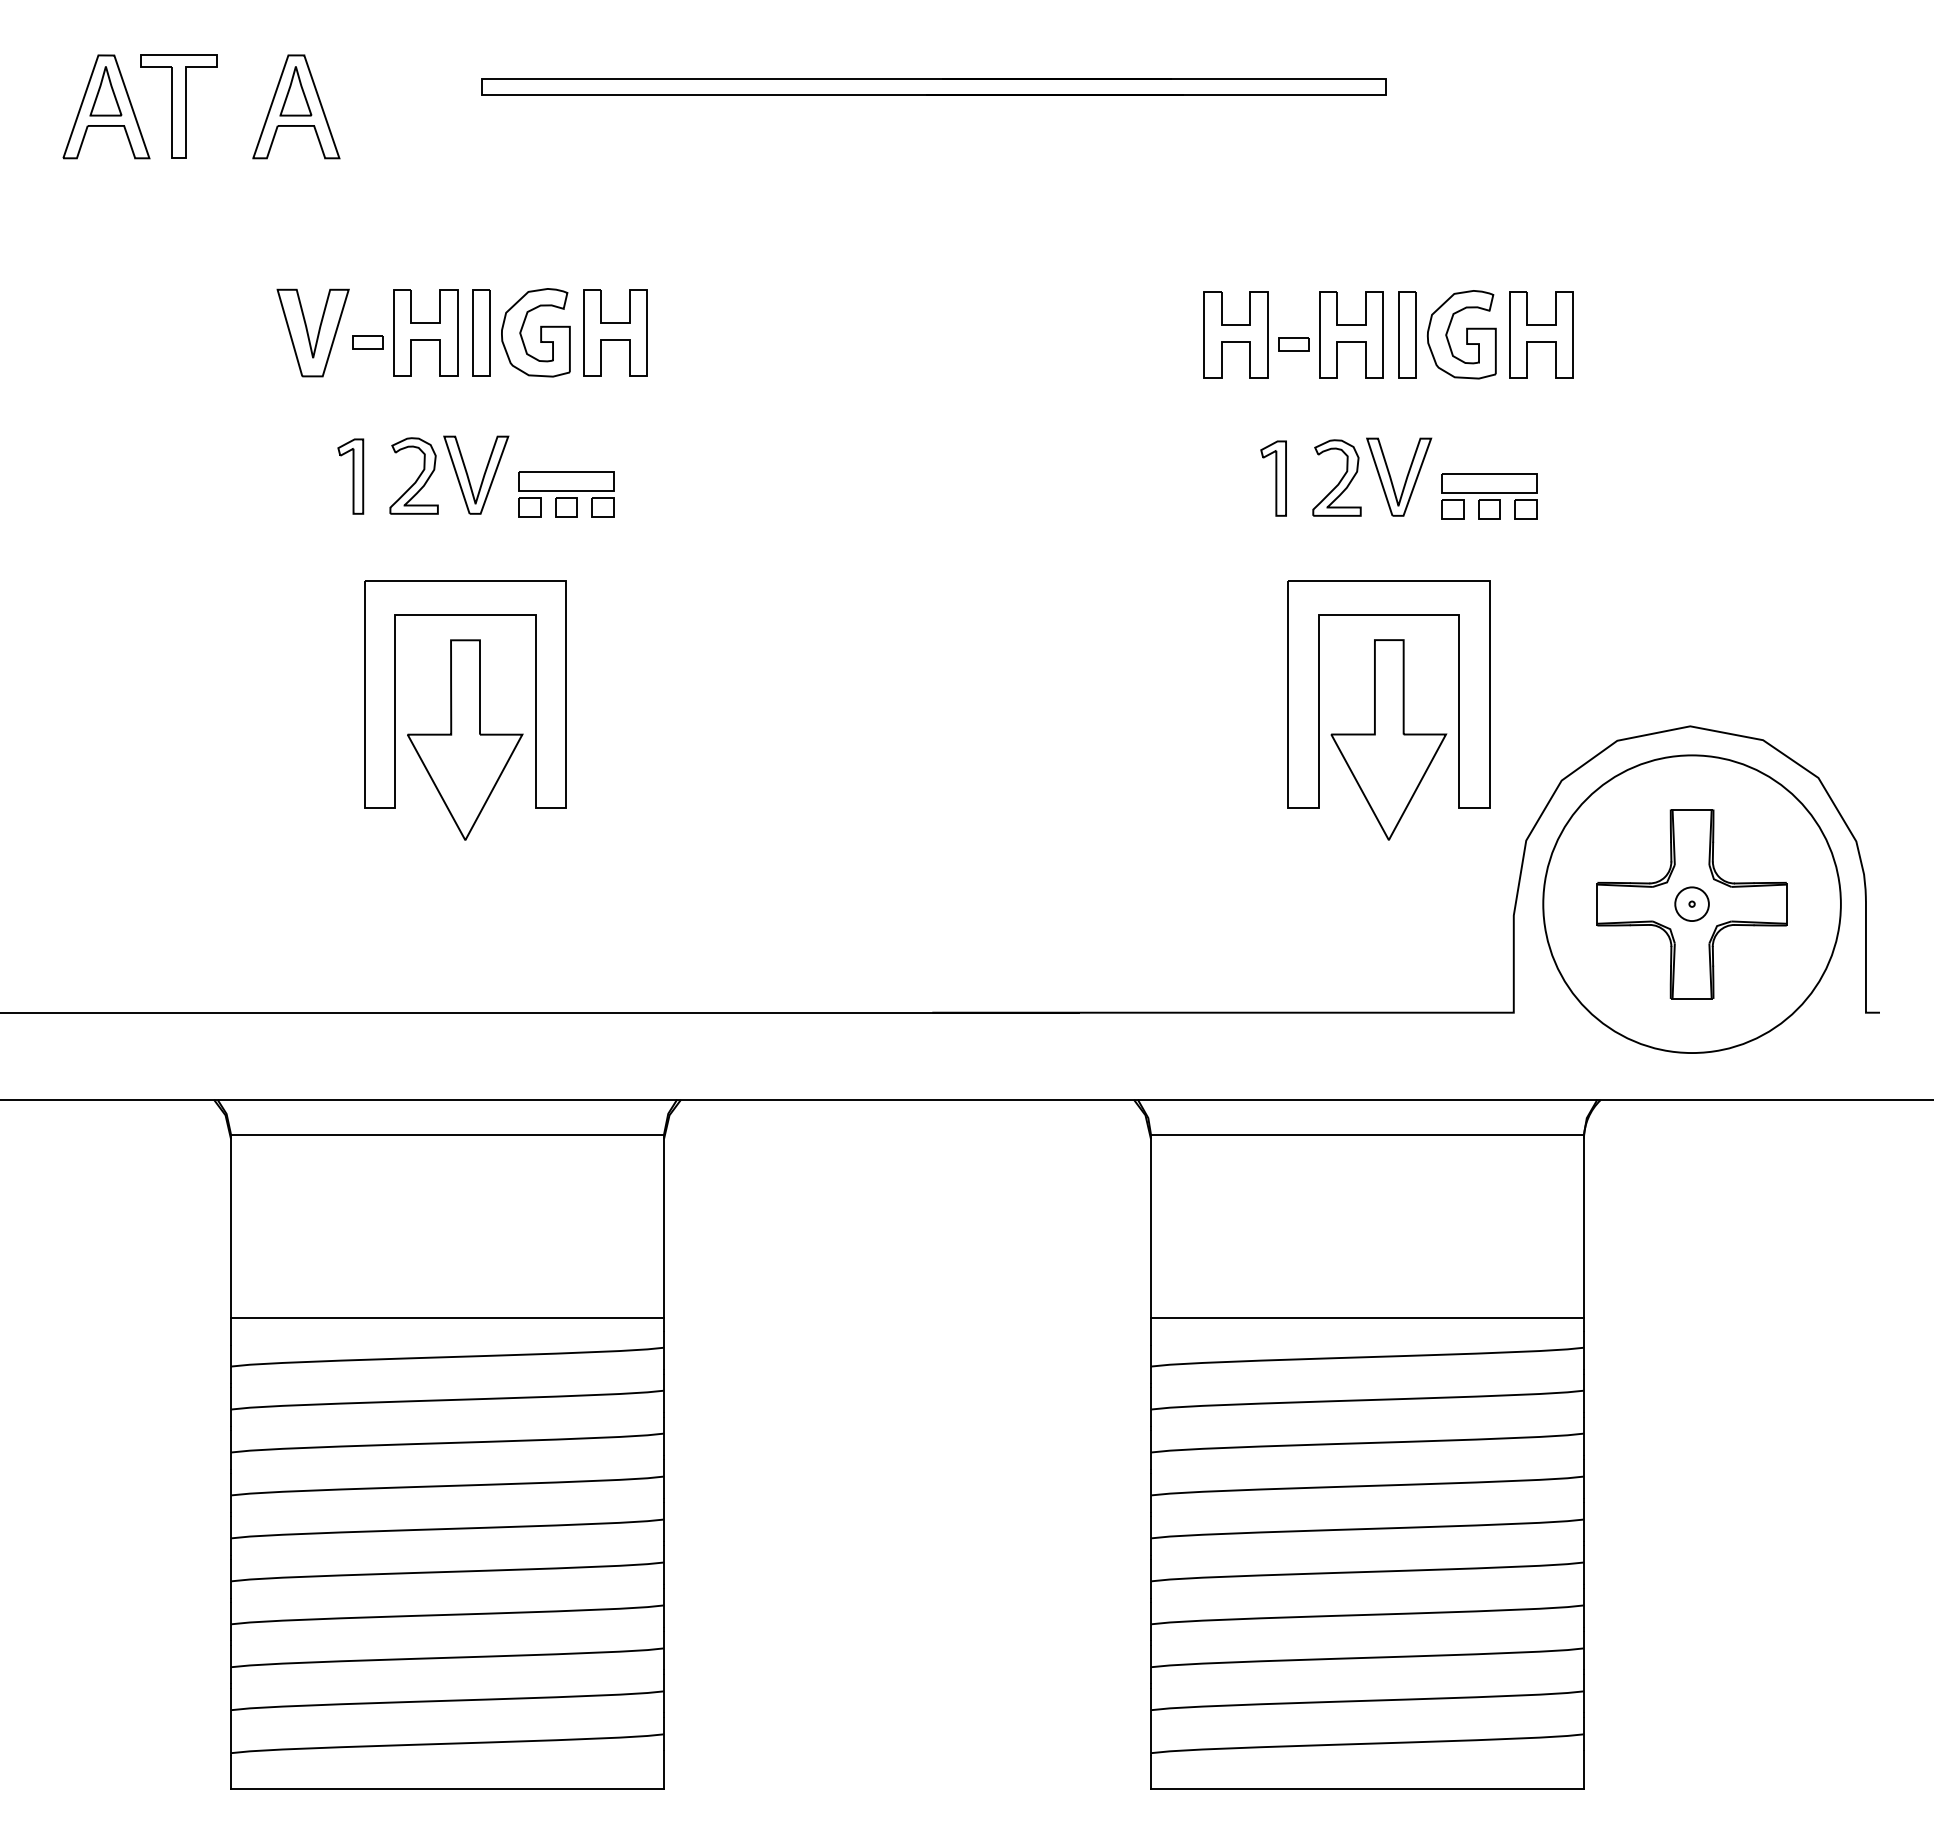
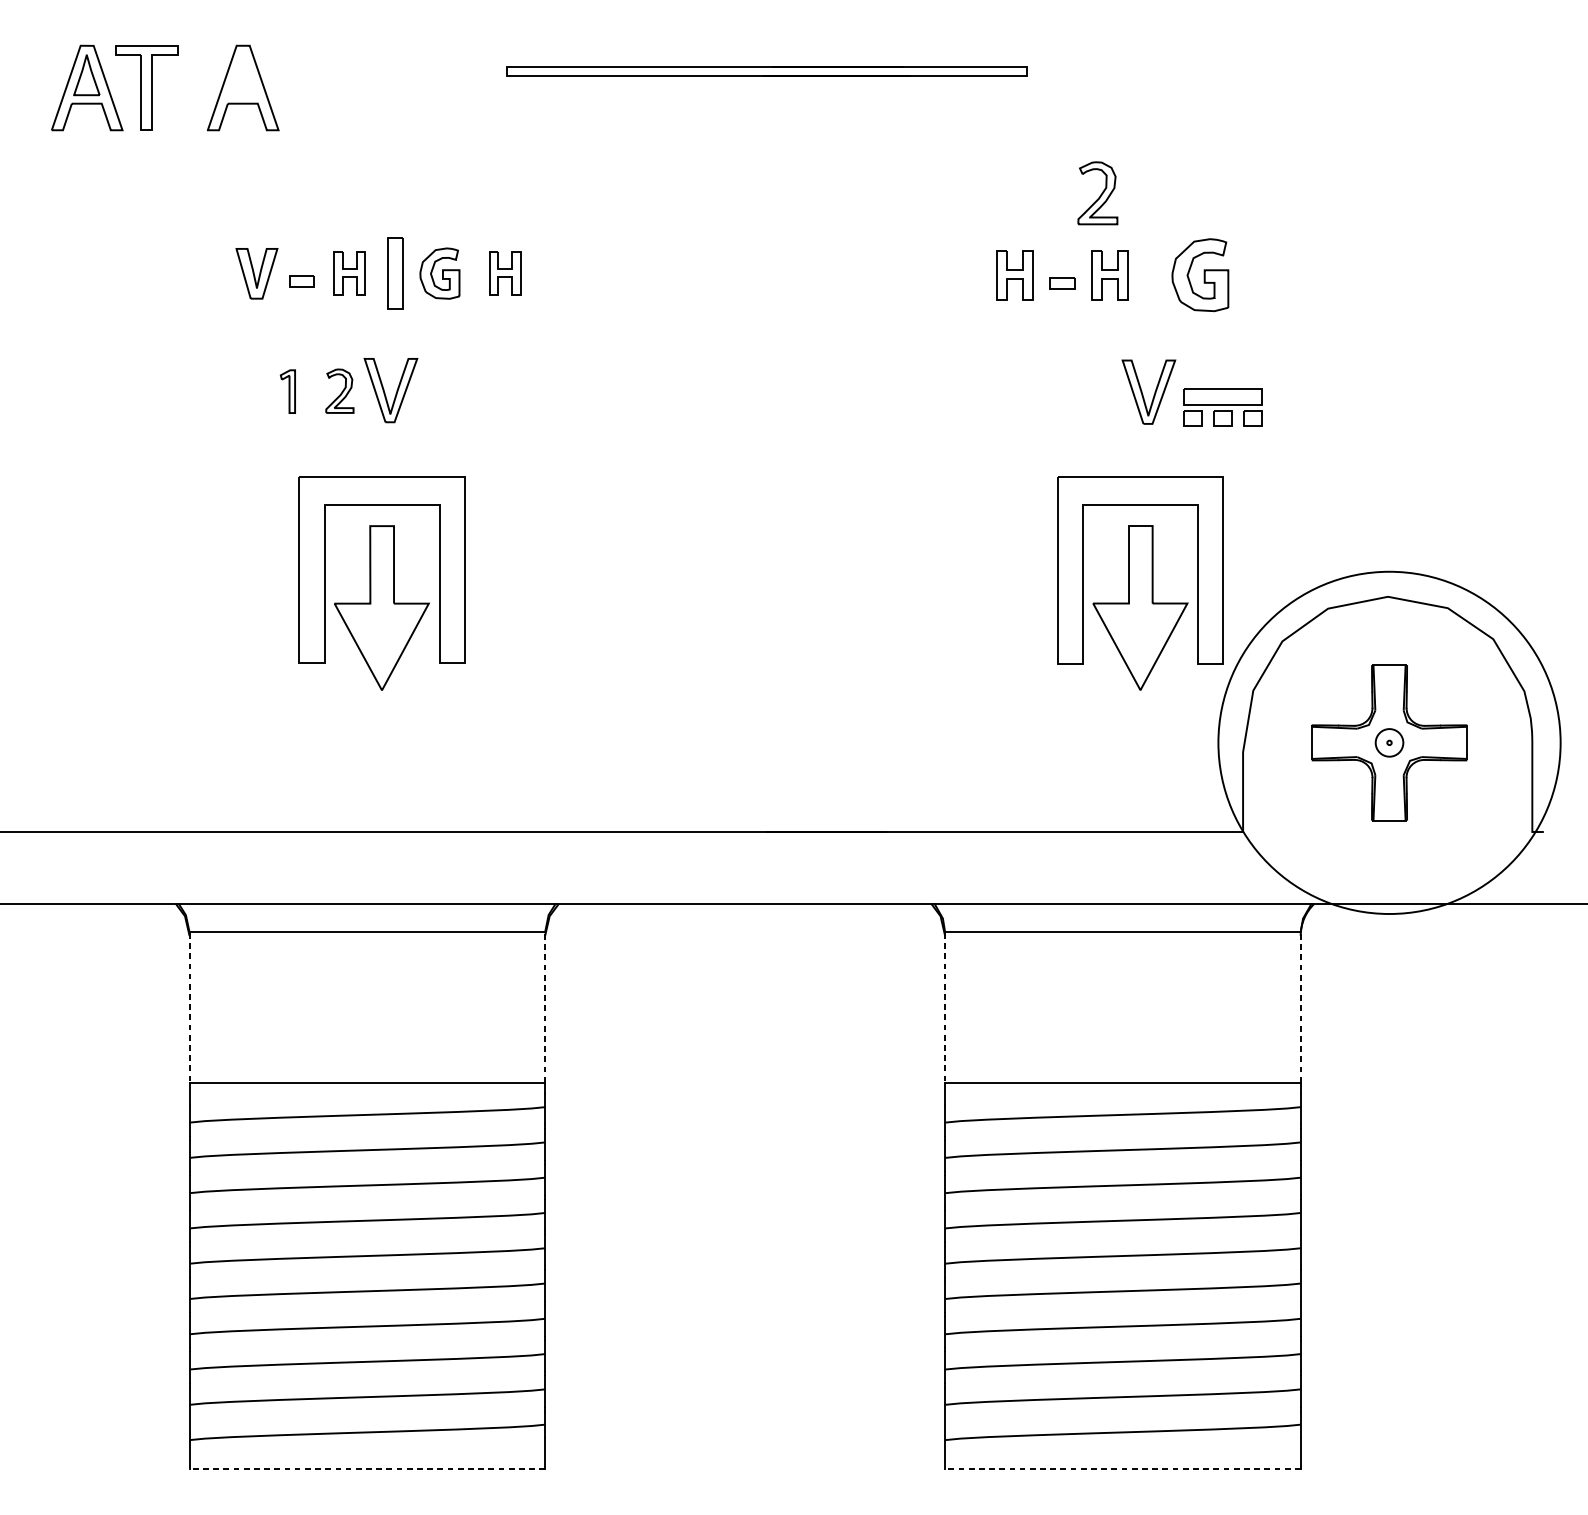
part: (933, 86) -> (766, 71), size x0.7
part: (295, 91) -> (242, 75), removed
part: (312, 332) -> (256, 273), size x0.7
part: (425, 332) -> (349, 273), size x0.6
part: (535, 332) -> (439, 273), size x0.7
part: (615, 332) -> (505, 273), size x0.6
part: (1235, 334) -> (1014, 274), size x0.7
part: (1351, 334) -> (1109, 274), size x0.7
part: (1407, 334) -> (1155, 274), removed
part: (1541, 334) -> (1265, 274), removed
part: (413, 475) -> (339, 390), size x0.7
part: (350, 476) -> (287, 391), size x0.7
part: (1336, 477) -> (1097, 192), moved
part: (1273, 478) -> (1045, 393), removed
part: (566, 494) -> (465, 406), removed
circle: (1691, 904) -> (1389, 743), size x1.4
line: (663, 1226) -> (544, 1007), solid -> dashed
line: (1583, 1226) -> (1300, 1007), solid -> dashed
line: (231, 1227) -> (189, 1008), solid -> dashed
line: (1151, 1227) -> (945, 1008), solid -> dashed
line: (447, 1788) -> (367, 1469), solid -> dashed
line: (1366, 1788) -> (1122, 1469), solid -> dashed

